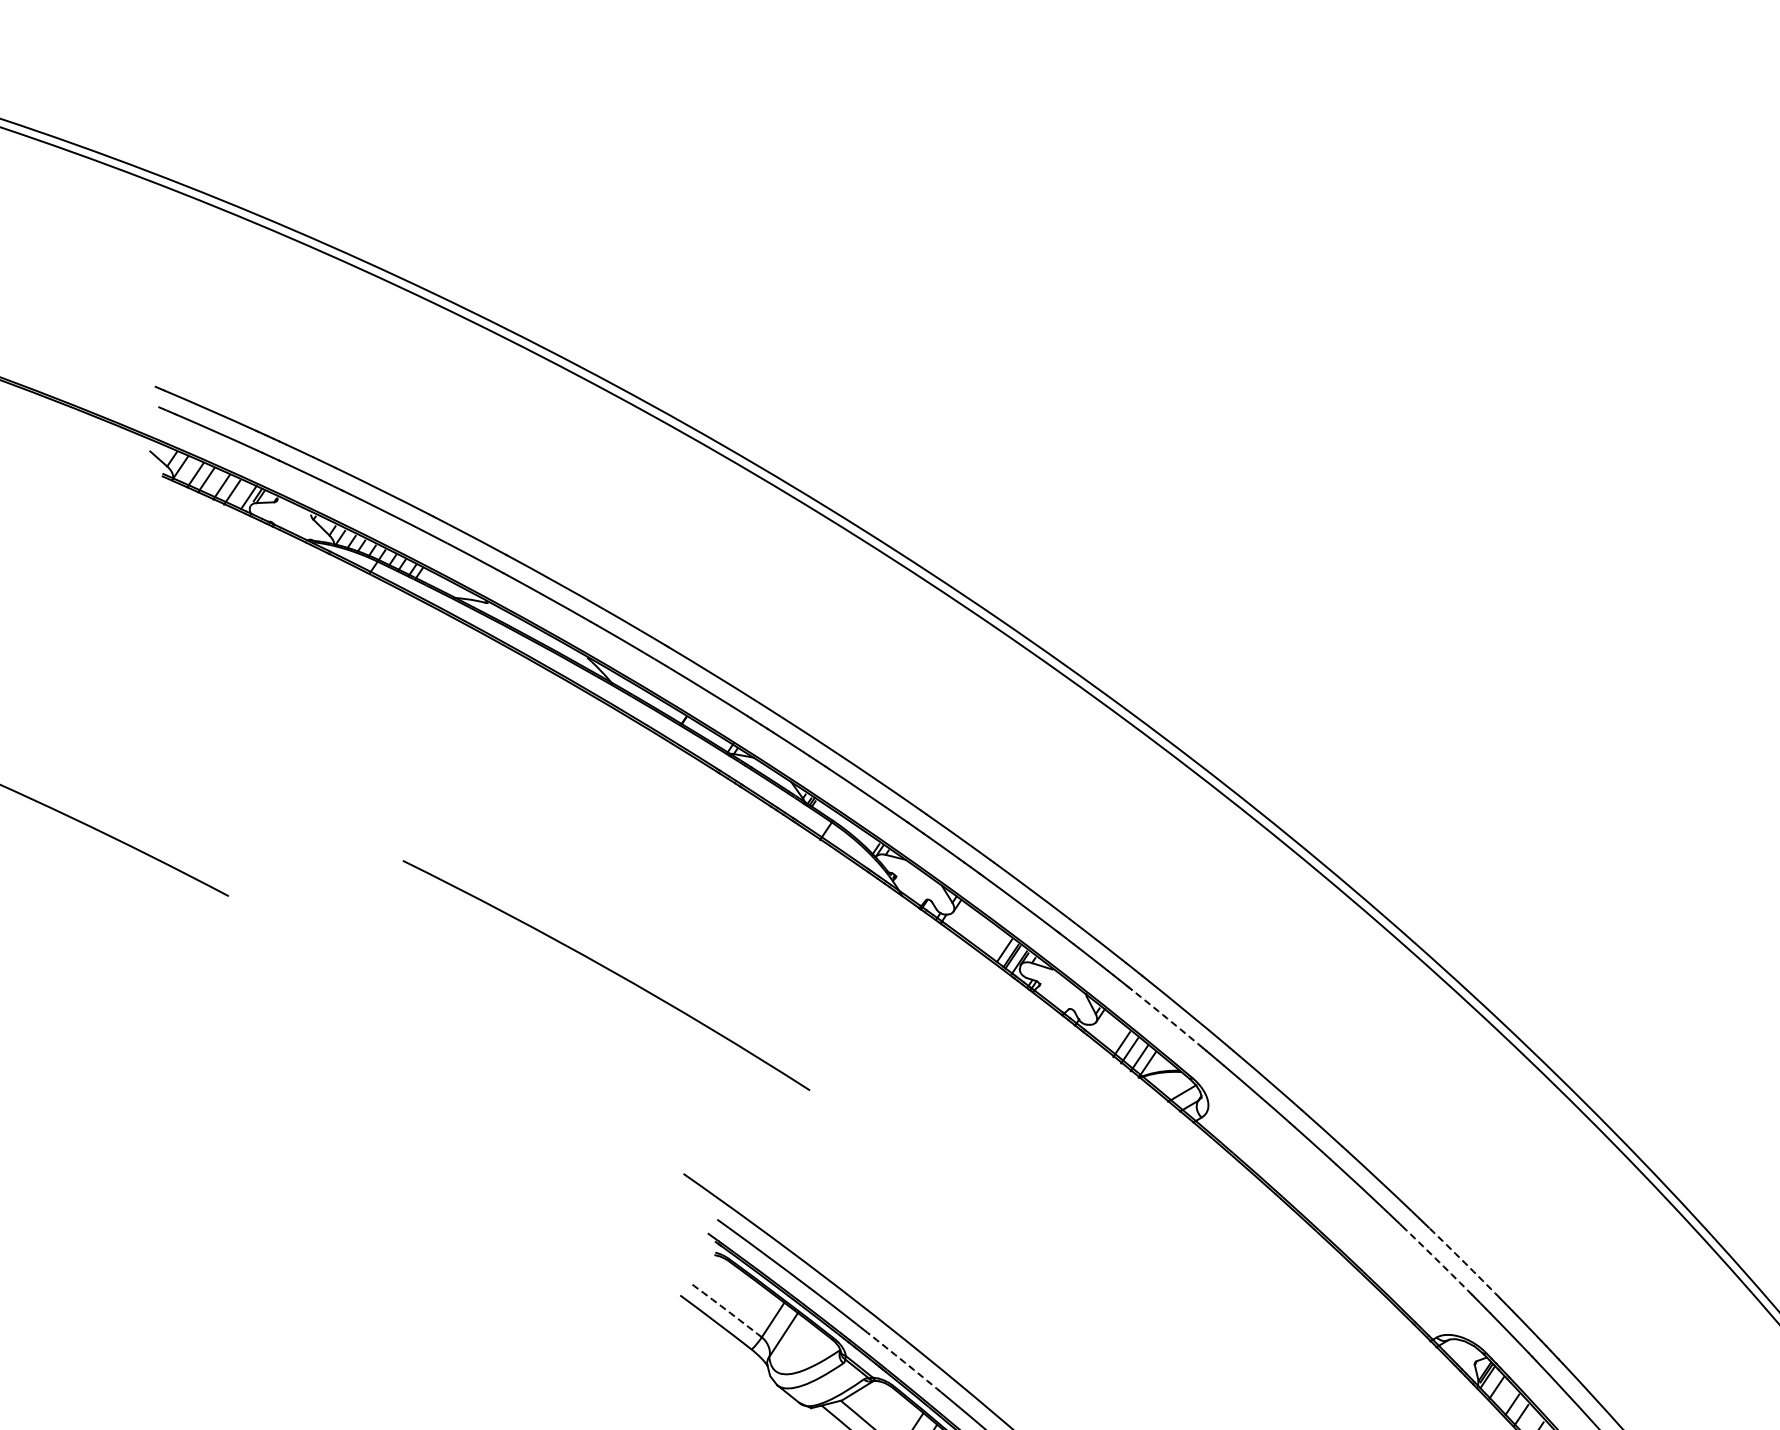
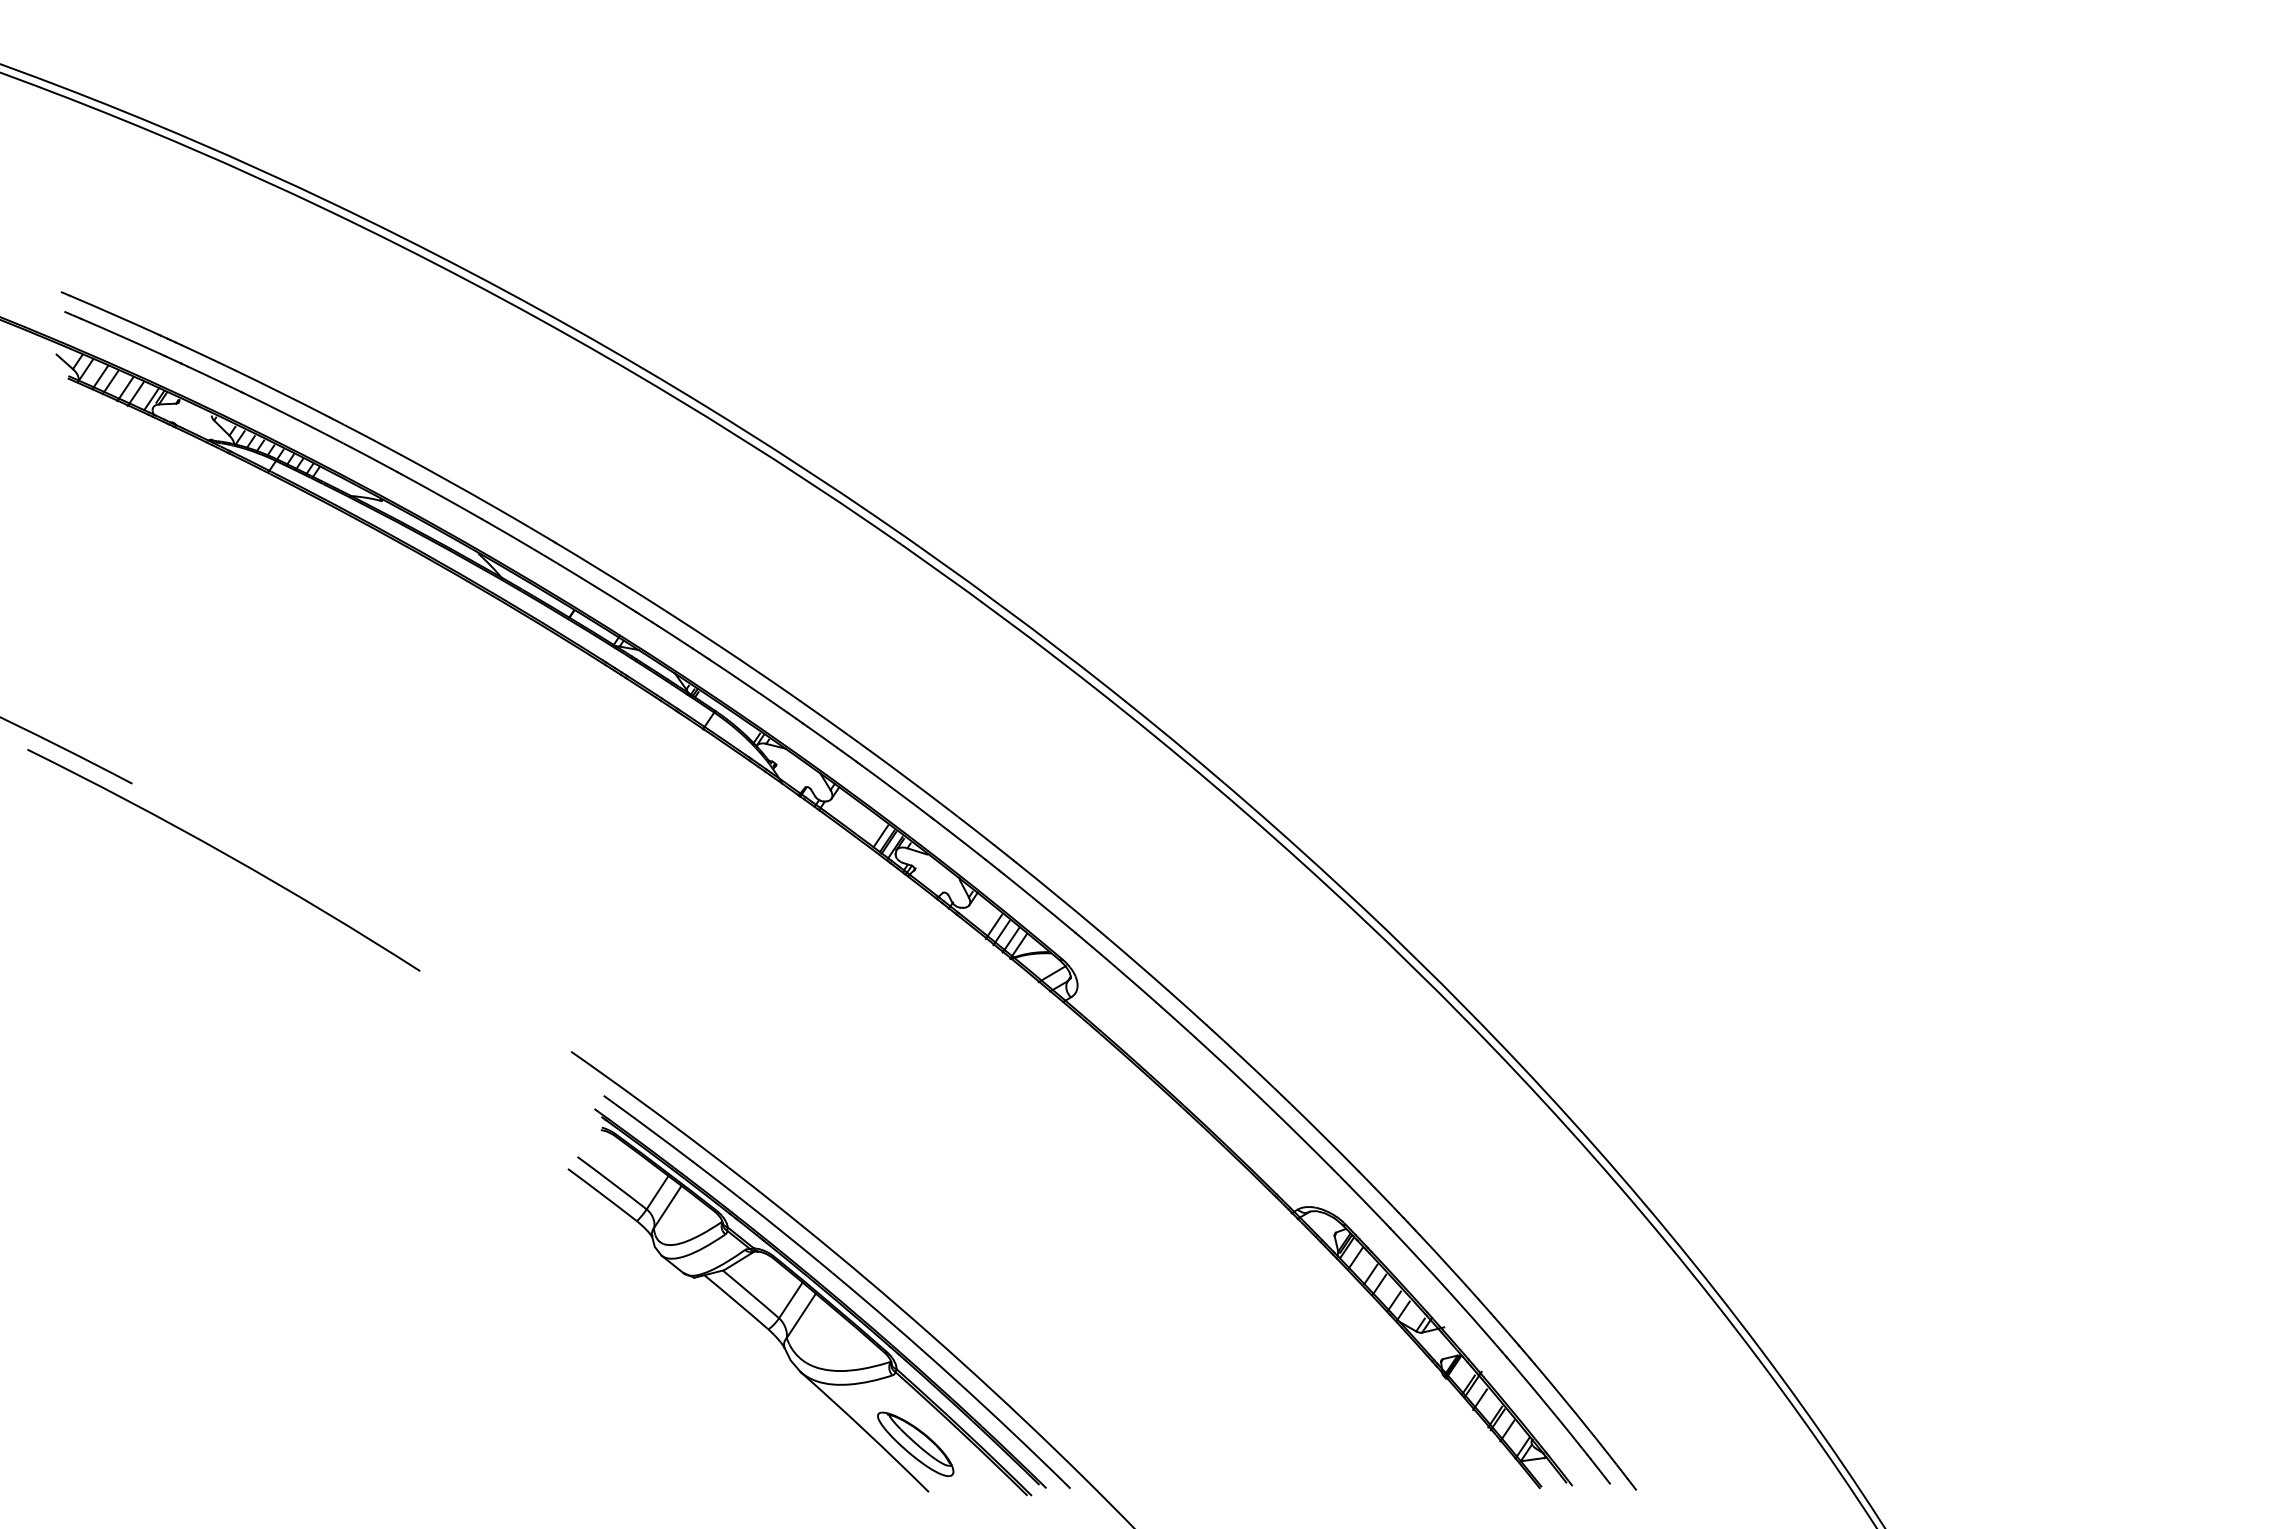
arc: (608, 970) -> (225, 855), moved
arc: (1167, 1018) -> (1038, 901), dashed -> solid
arc: (1439, 1262) -> (1300, 1137), dashed -> solid
arc: (1464, 1262) -> (1324, 1137), dashed -> solid
arc: (726, 1309) -> (612, 1182), dashed -> solid
arc: (904, 1362) -> (784, 1233), dashed -> solid

